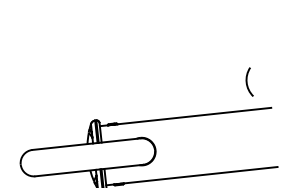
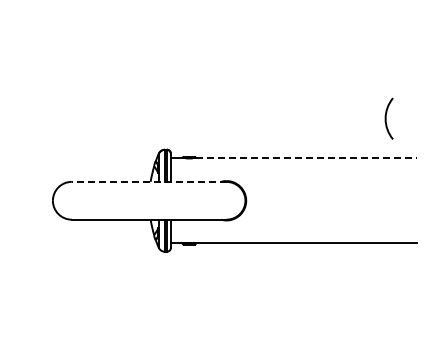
line: (194, 116) -> (306, 158), solid -> dashed
line: (85, 143) -> (148, 181), solid -> dashed

